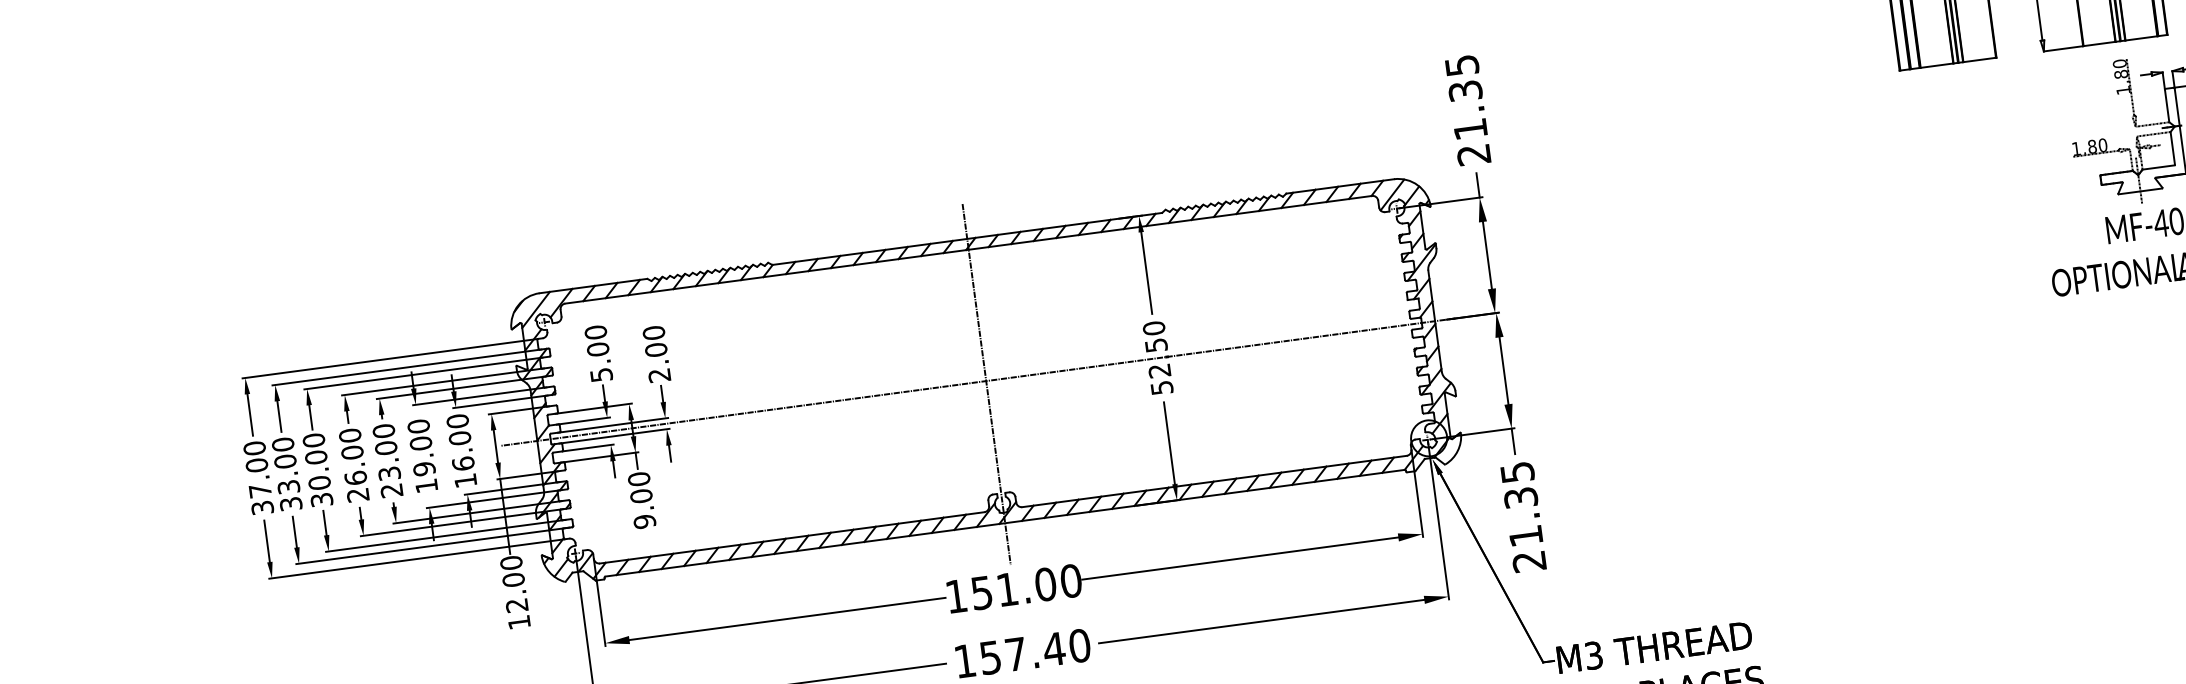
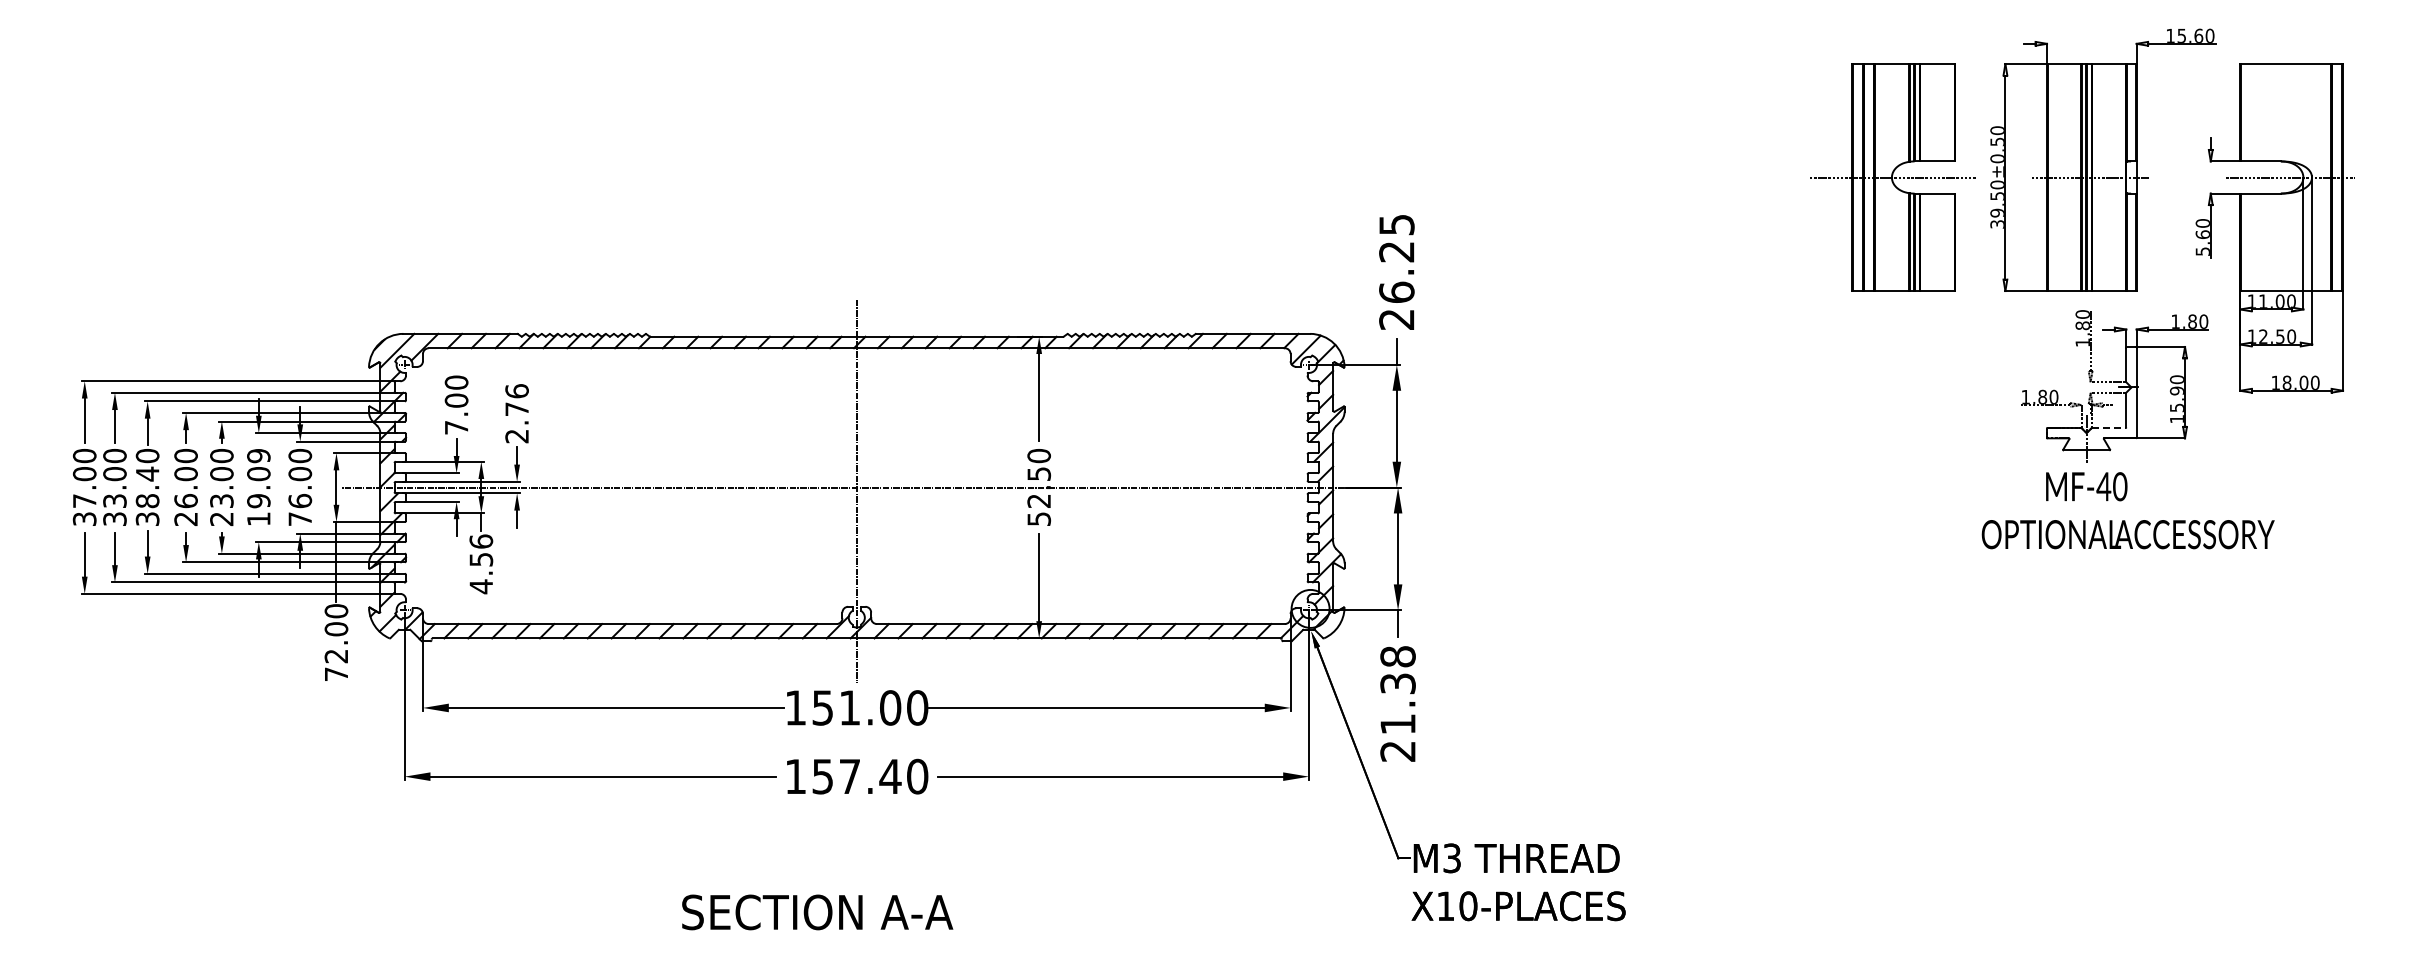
text: (1467, 109) -> (1396, 271), 21.35 -> 26.25
line: (2158, 168) -> (2108, 428), solid -> dashed
text: (654, 341) -> (516, 400), 2.00 -> 2.76
text: (601, 374) -> (456, 427), 5.00 -> 7.00
text: (418, 427) -> (258, 456), 19.00 -> 19.09
text: (317, 470) -> (147, 487), 30.00 -> 38.40
text: (1516, 472) -> (1397, 656), 21.35 -> 21.38
text: (464, 480) -> (299, 518), 16.00 -> 76.00
text: (642, 500) -> (481, 564), 9.00 -> 4.56
text: (519, 621) -> (336, 673), 12.00 -> 72.00

